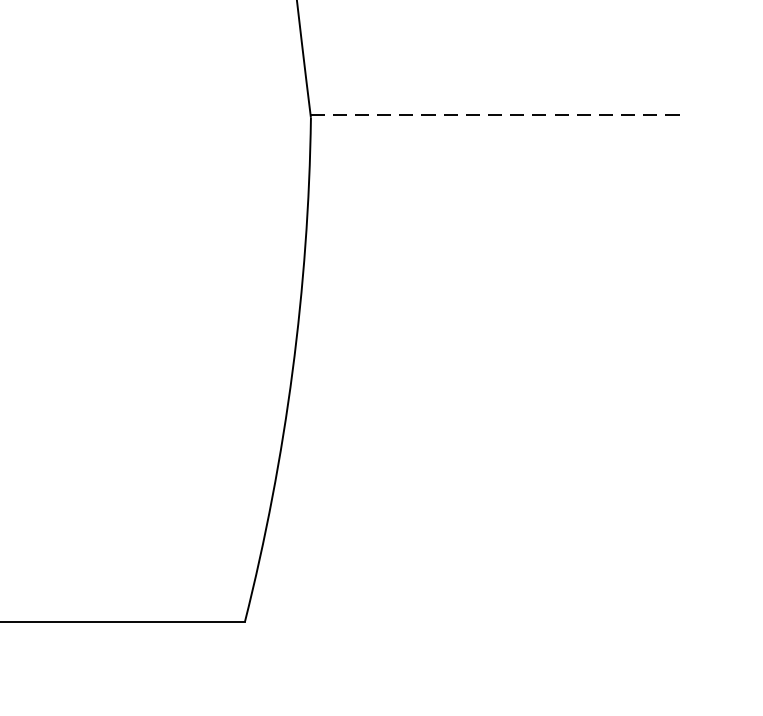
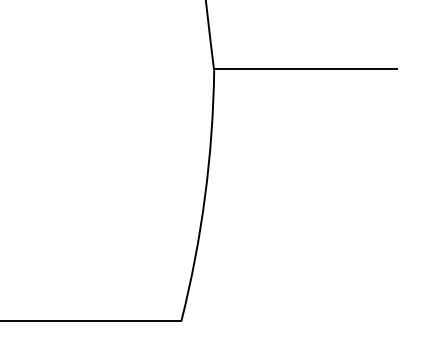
line: (495, 115) -> (305, 69), dashed -> solid

